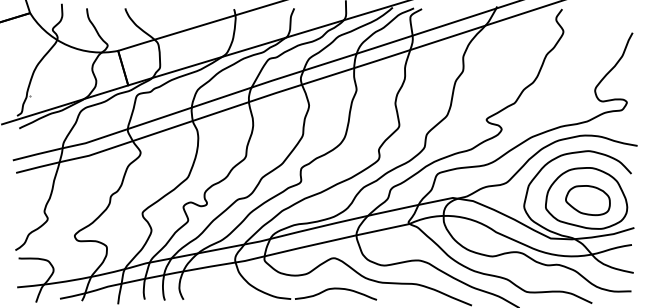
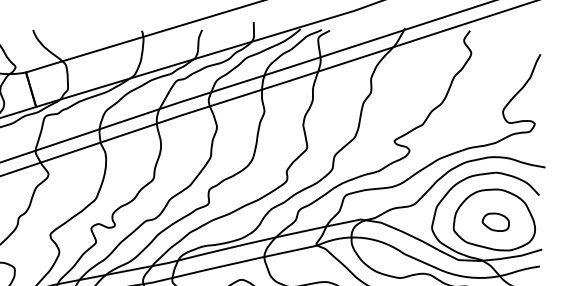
part: (587, 200) -> (495, 222), size x0.6

